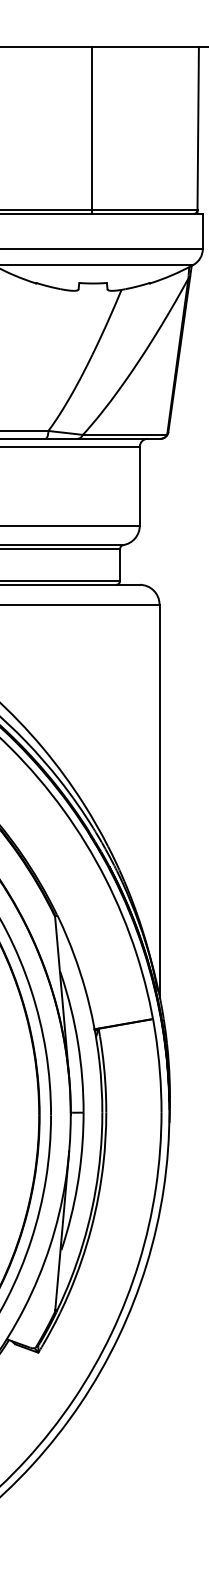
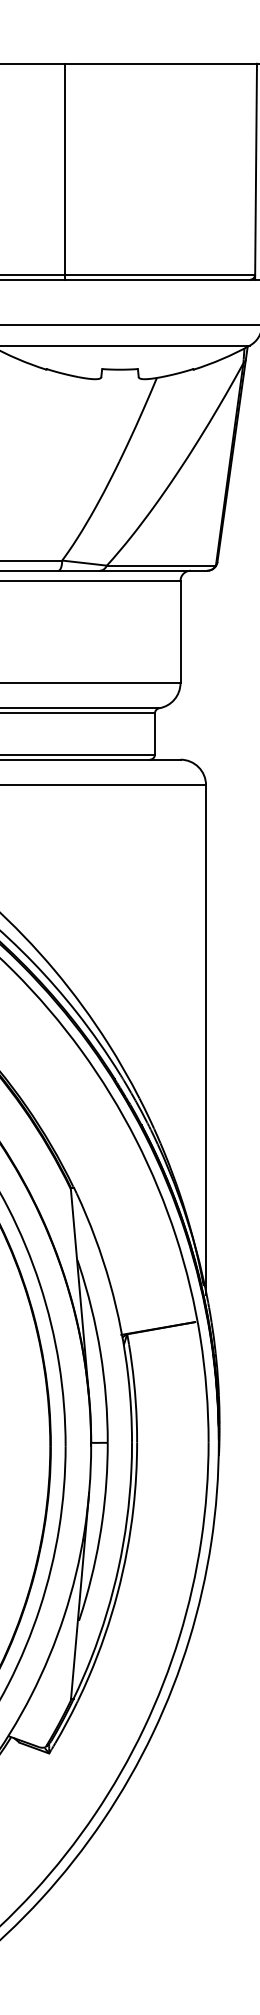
line: (92, 130) -> (64, 171), moved

